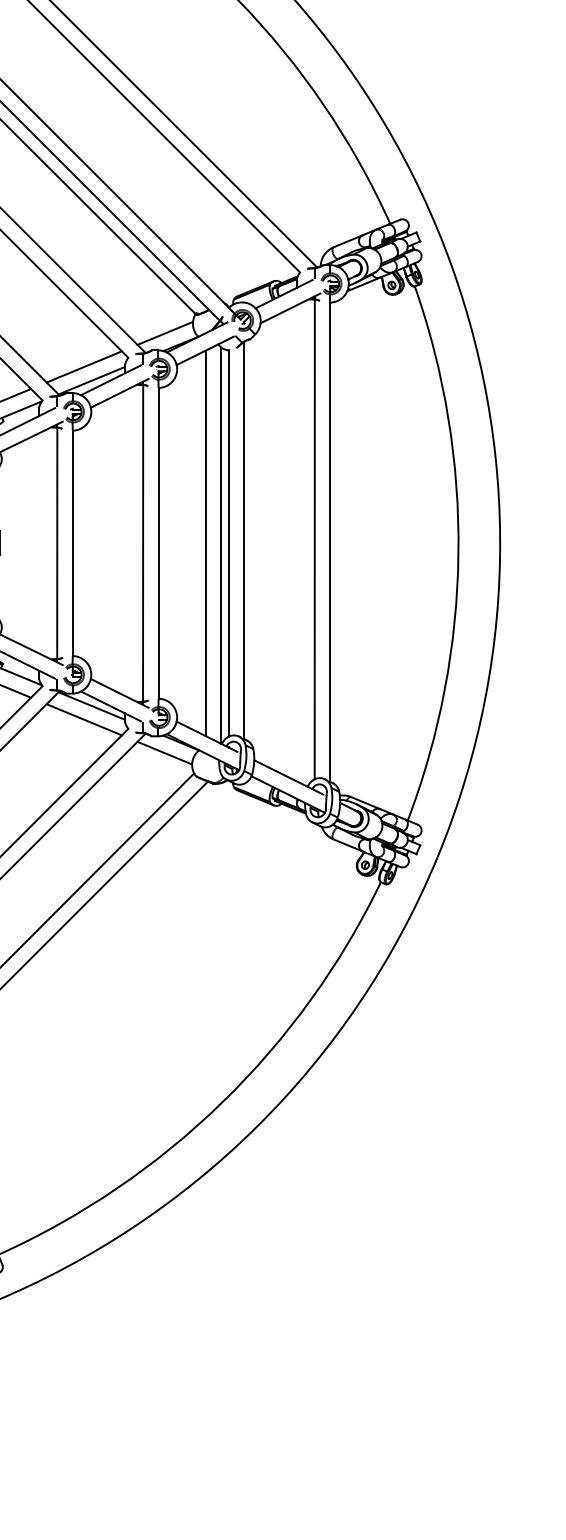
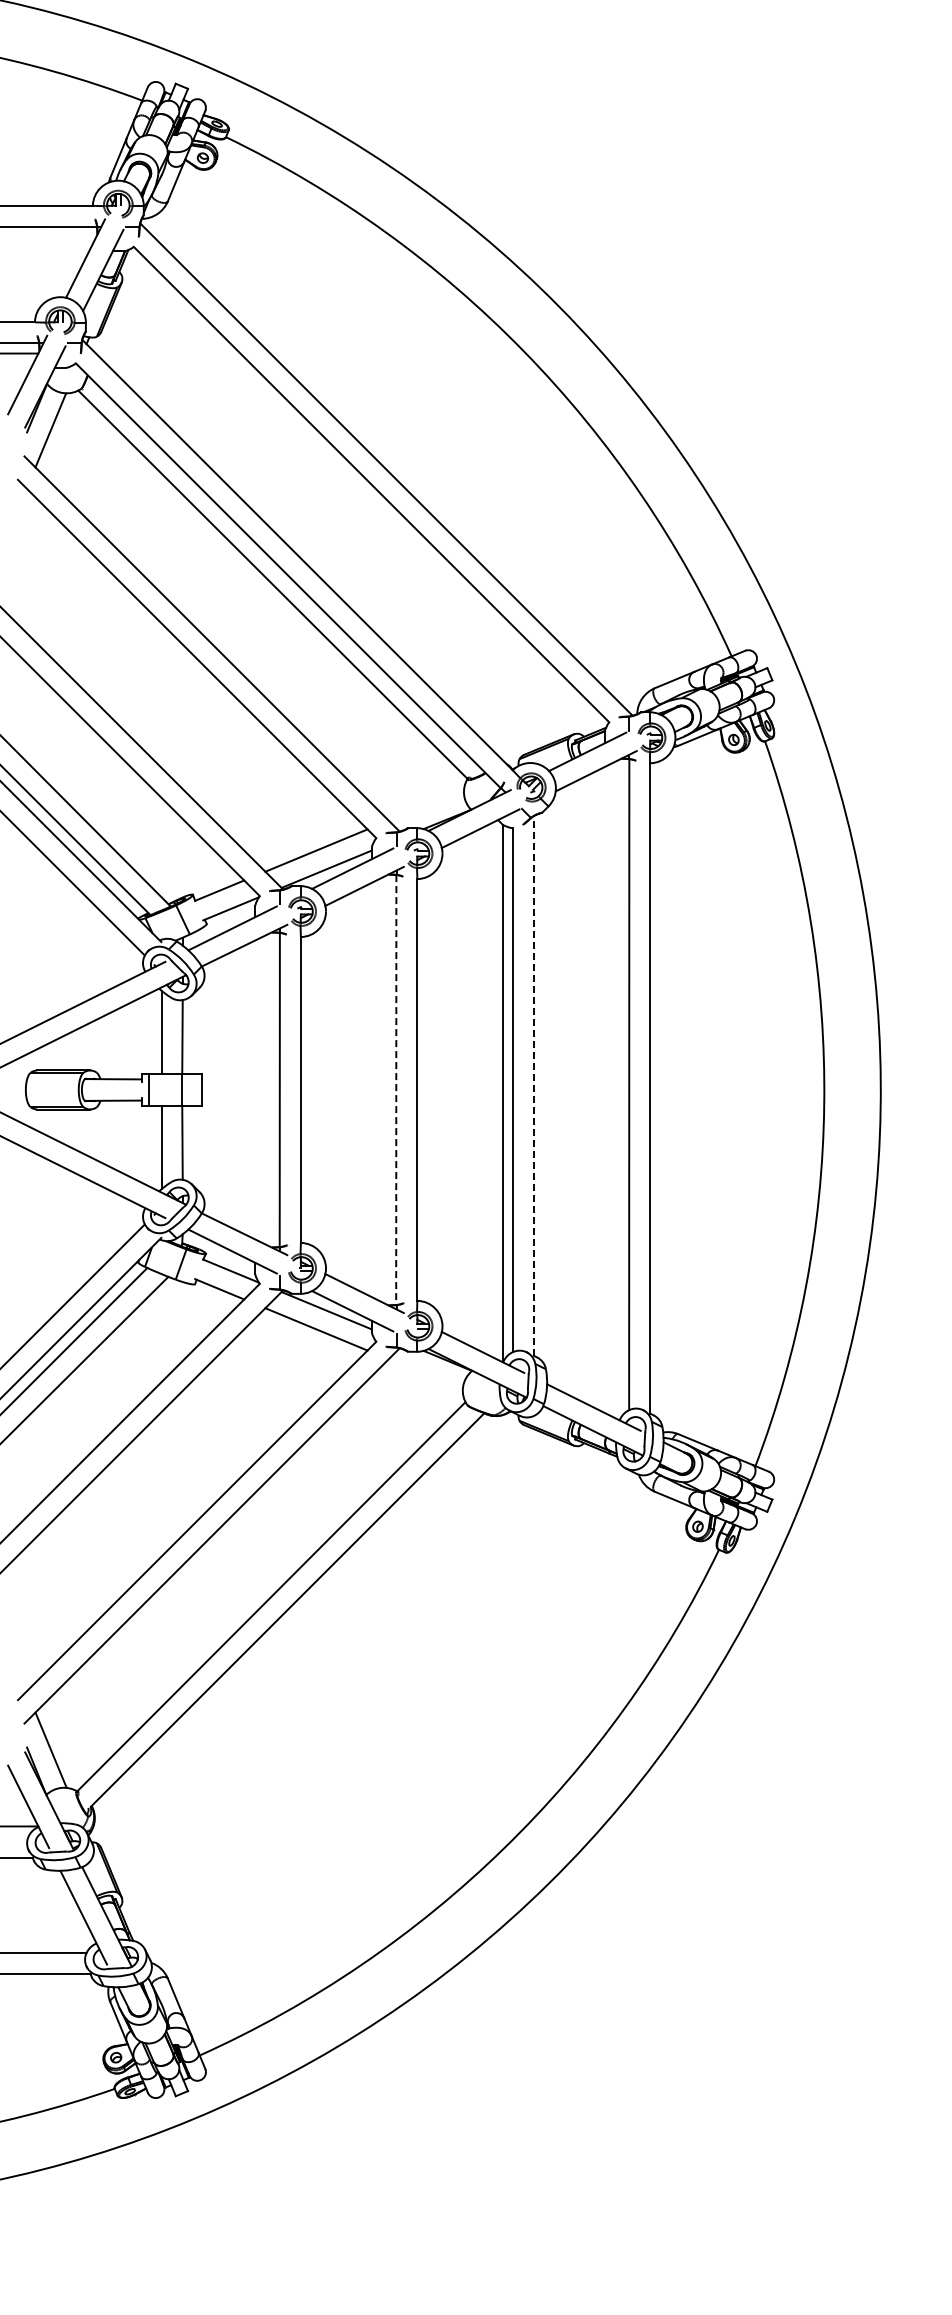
line: (165, 332) -> (426, 804), removed
line: (244, 540) -> (533, 1086), solid -> dashed
line: (143, 543) -> (396, 1090), solid -> dashed
line: (205, 543) -> (481, 1089), removed
line: (164, 753) -> (425, 1374), removed

